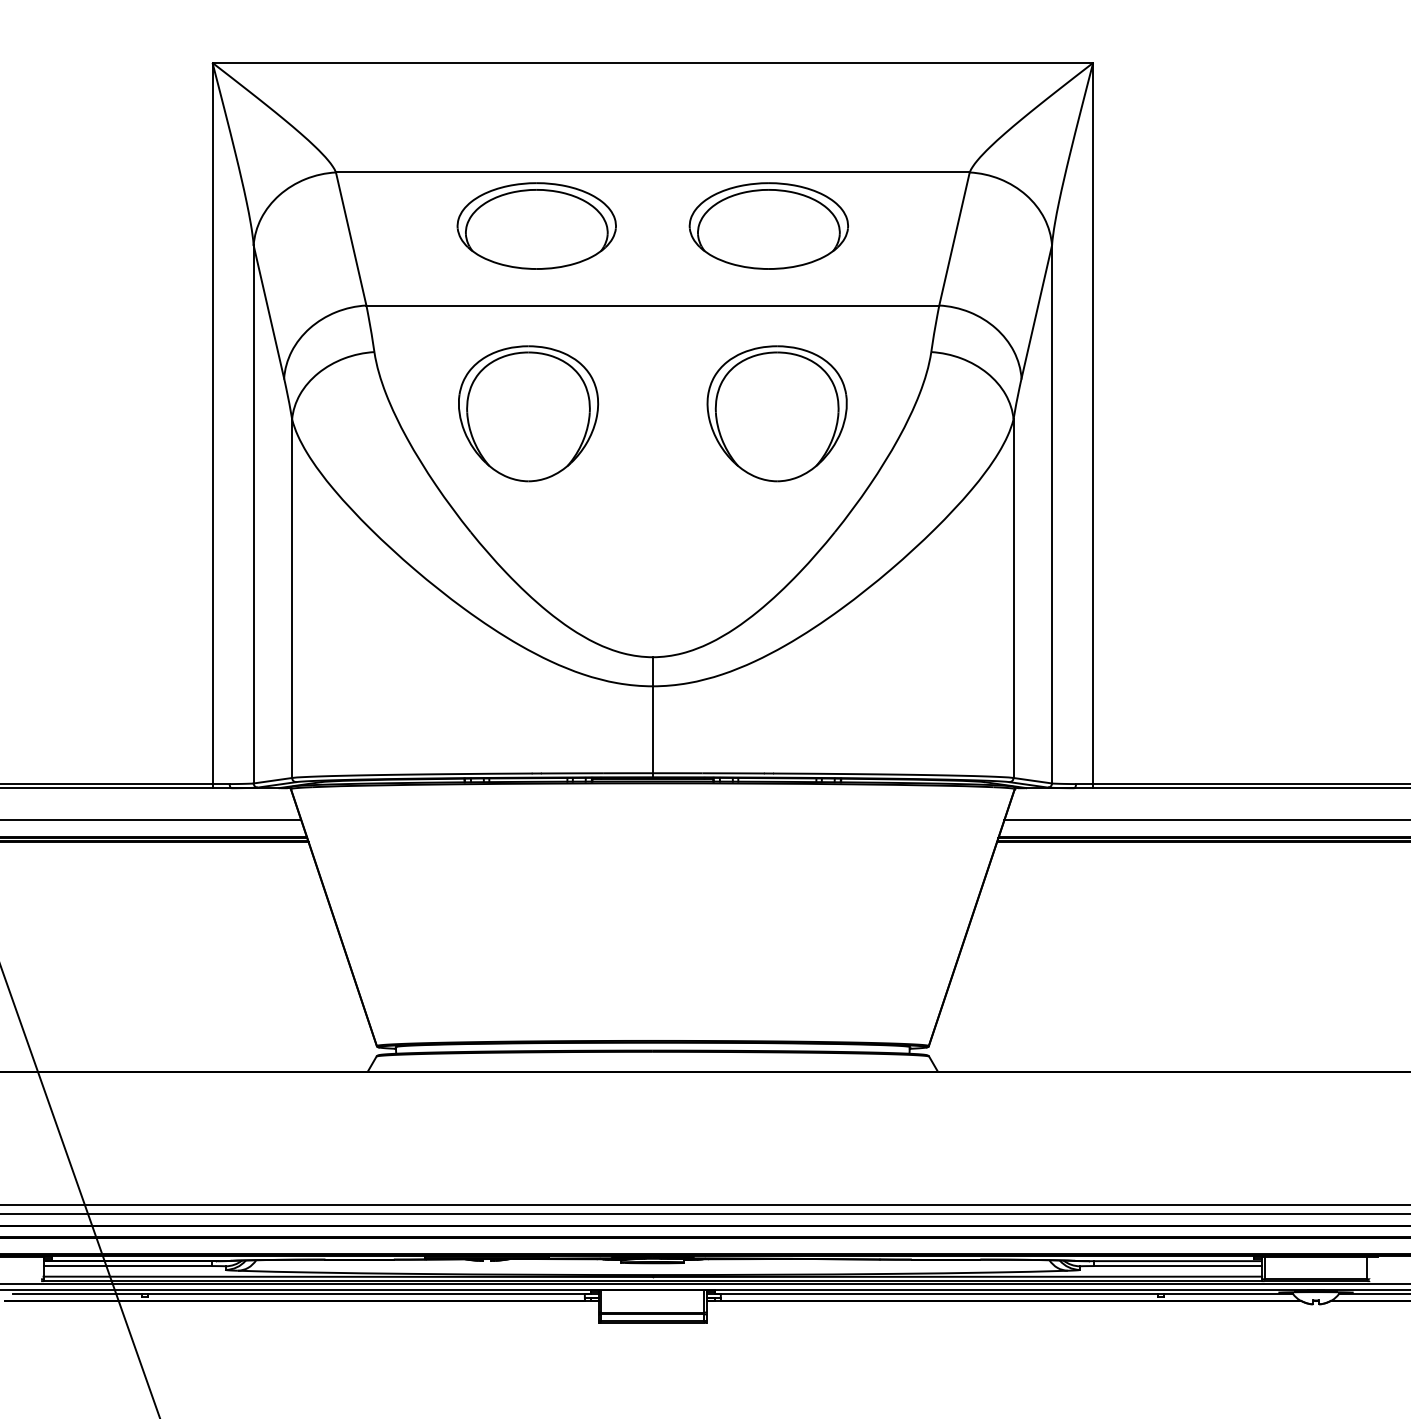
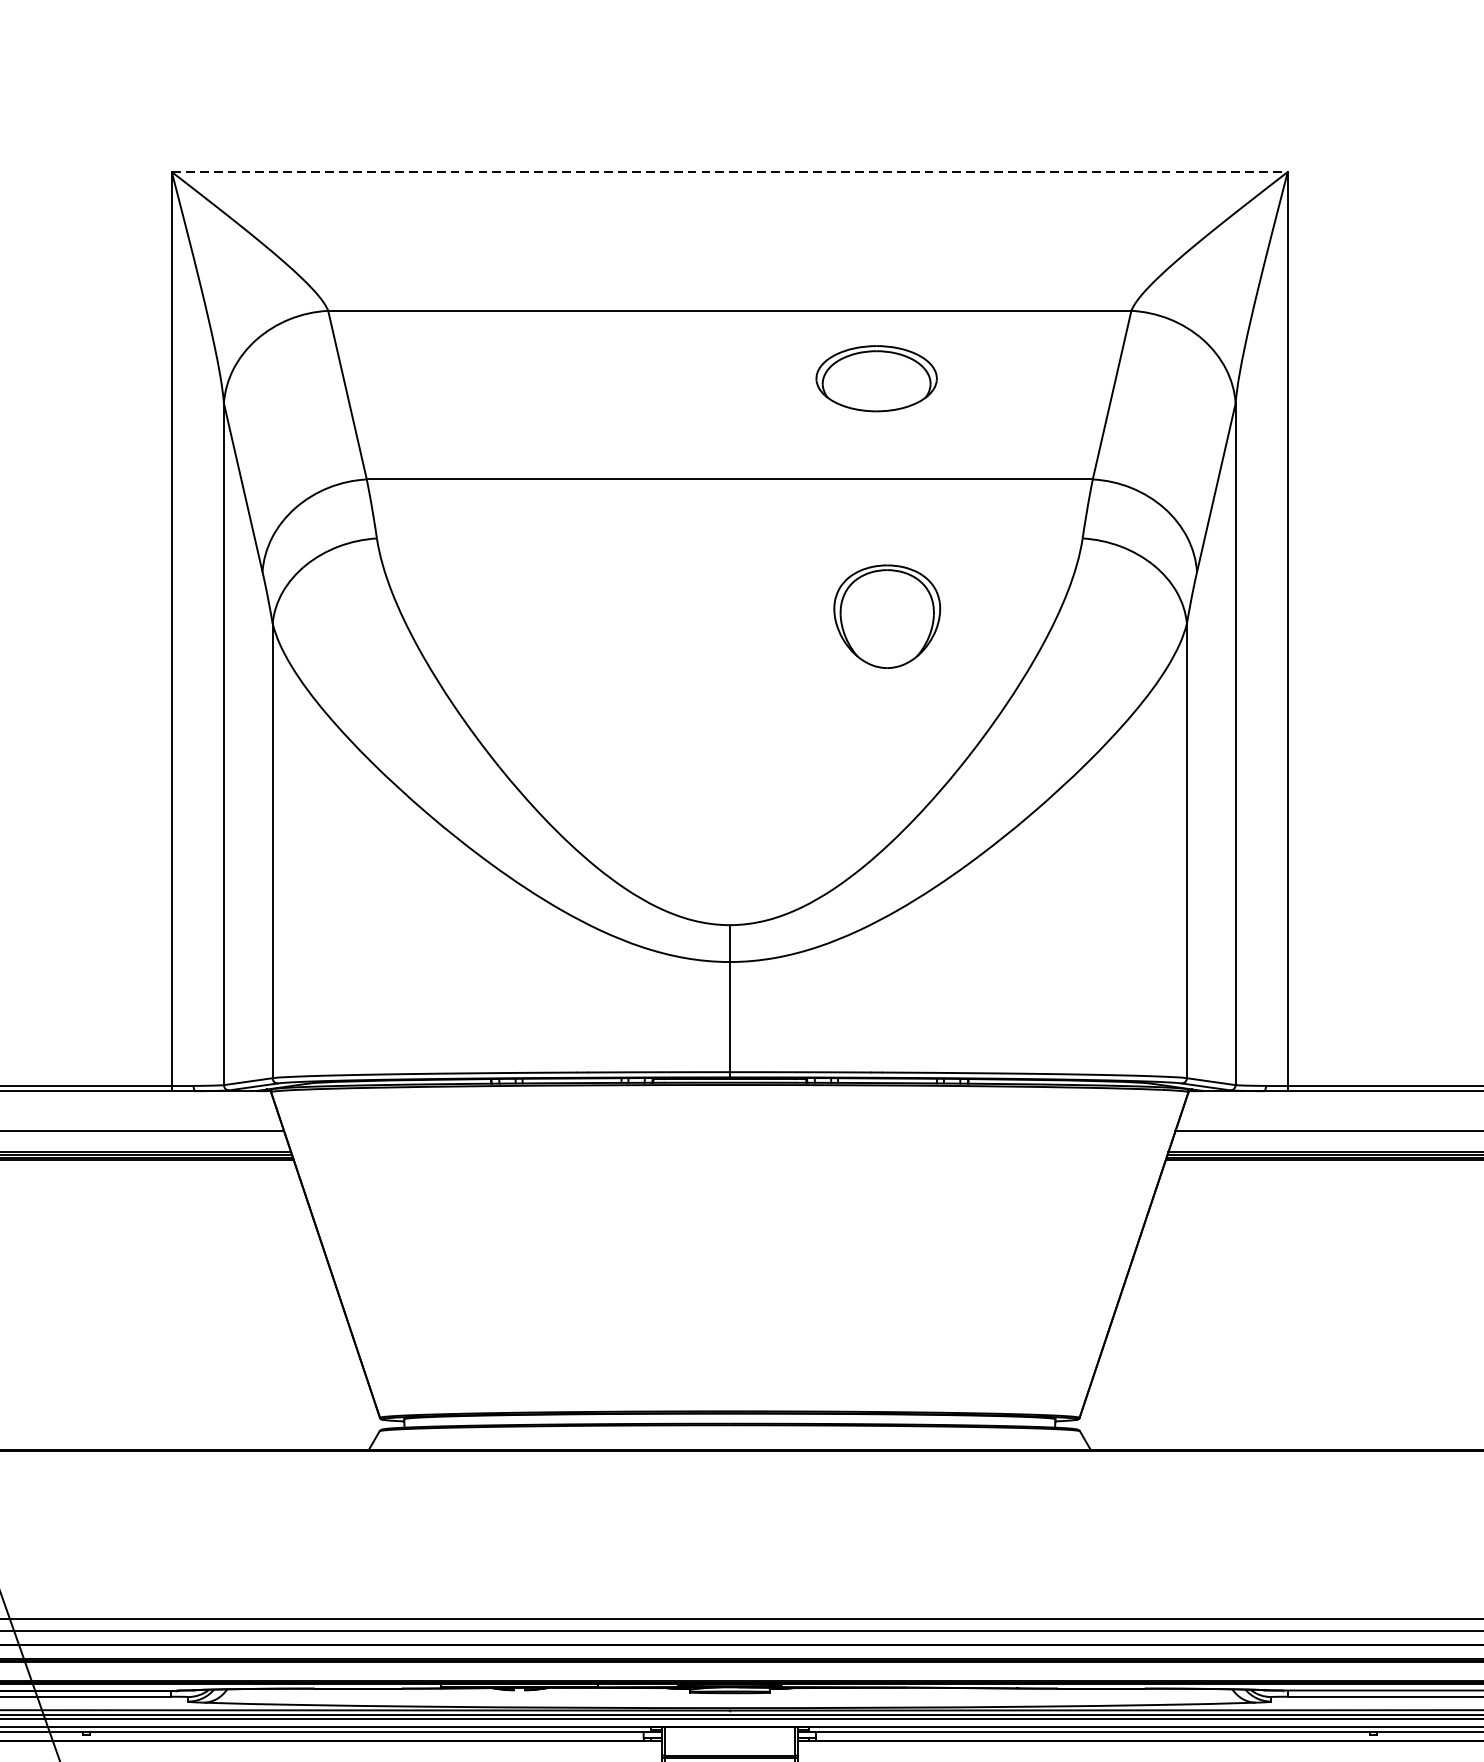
line: (653, 62) -> (730, 171), solid -> dashed
part: (536, 225) -> (582, 378), removed
part: (768, 225) -> (876, 378), size x0.6
part: (528, 413) -> (572, 616), removed
part: (776, 413) -> (886, 616), size x0.6

